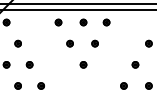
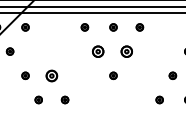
part: (17, 43) -> (38, 51), removed
part: (69, 43) -> (97, 51), size x1.6
part: (94, 43) -> (126, 51), size x1.6
part: (29, 64) -> (51, 75), size x1.6

